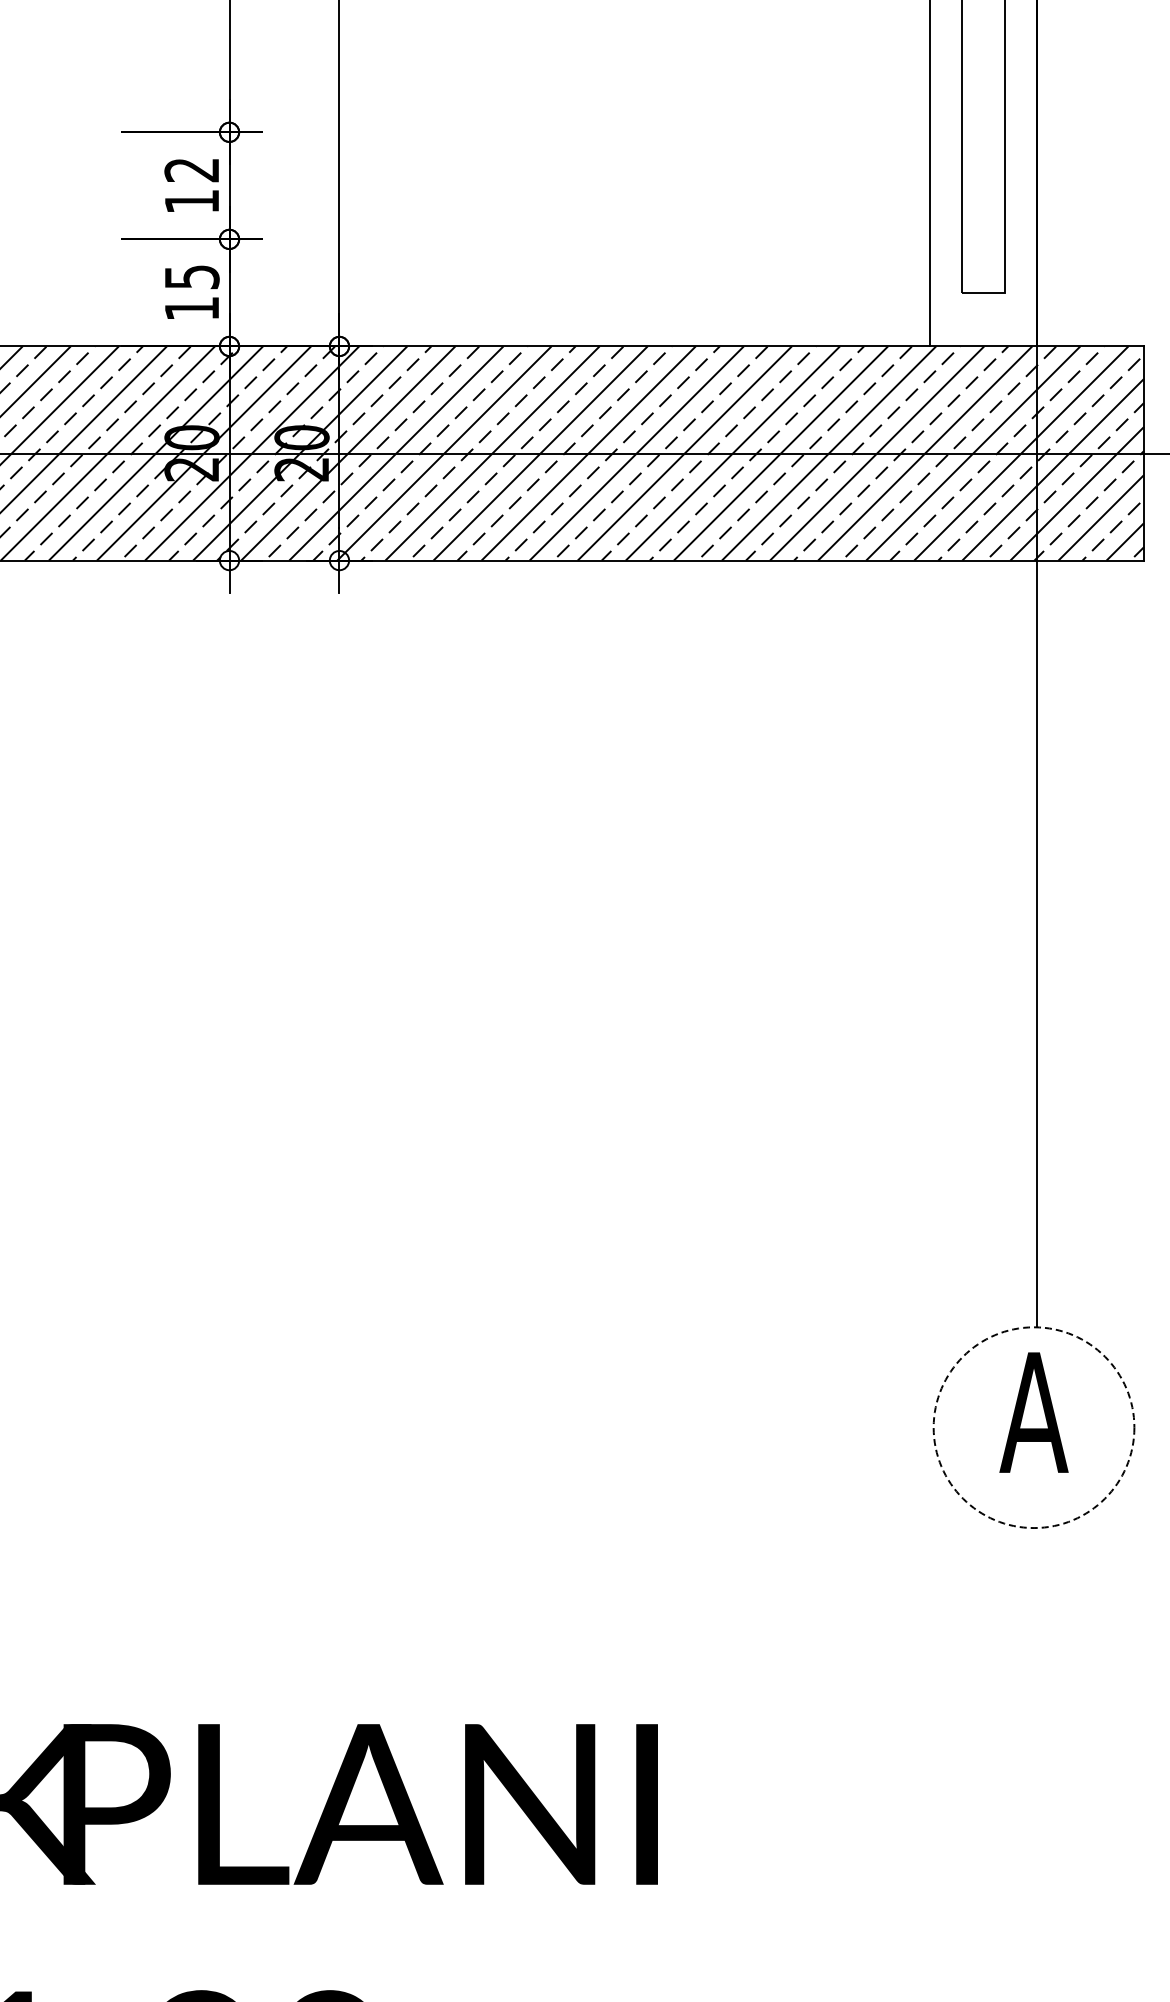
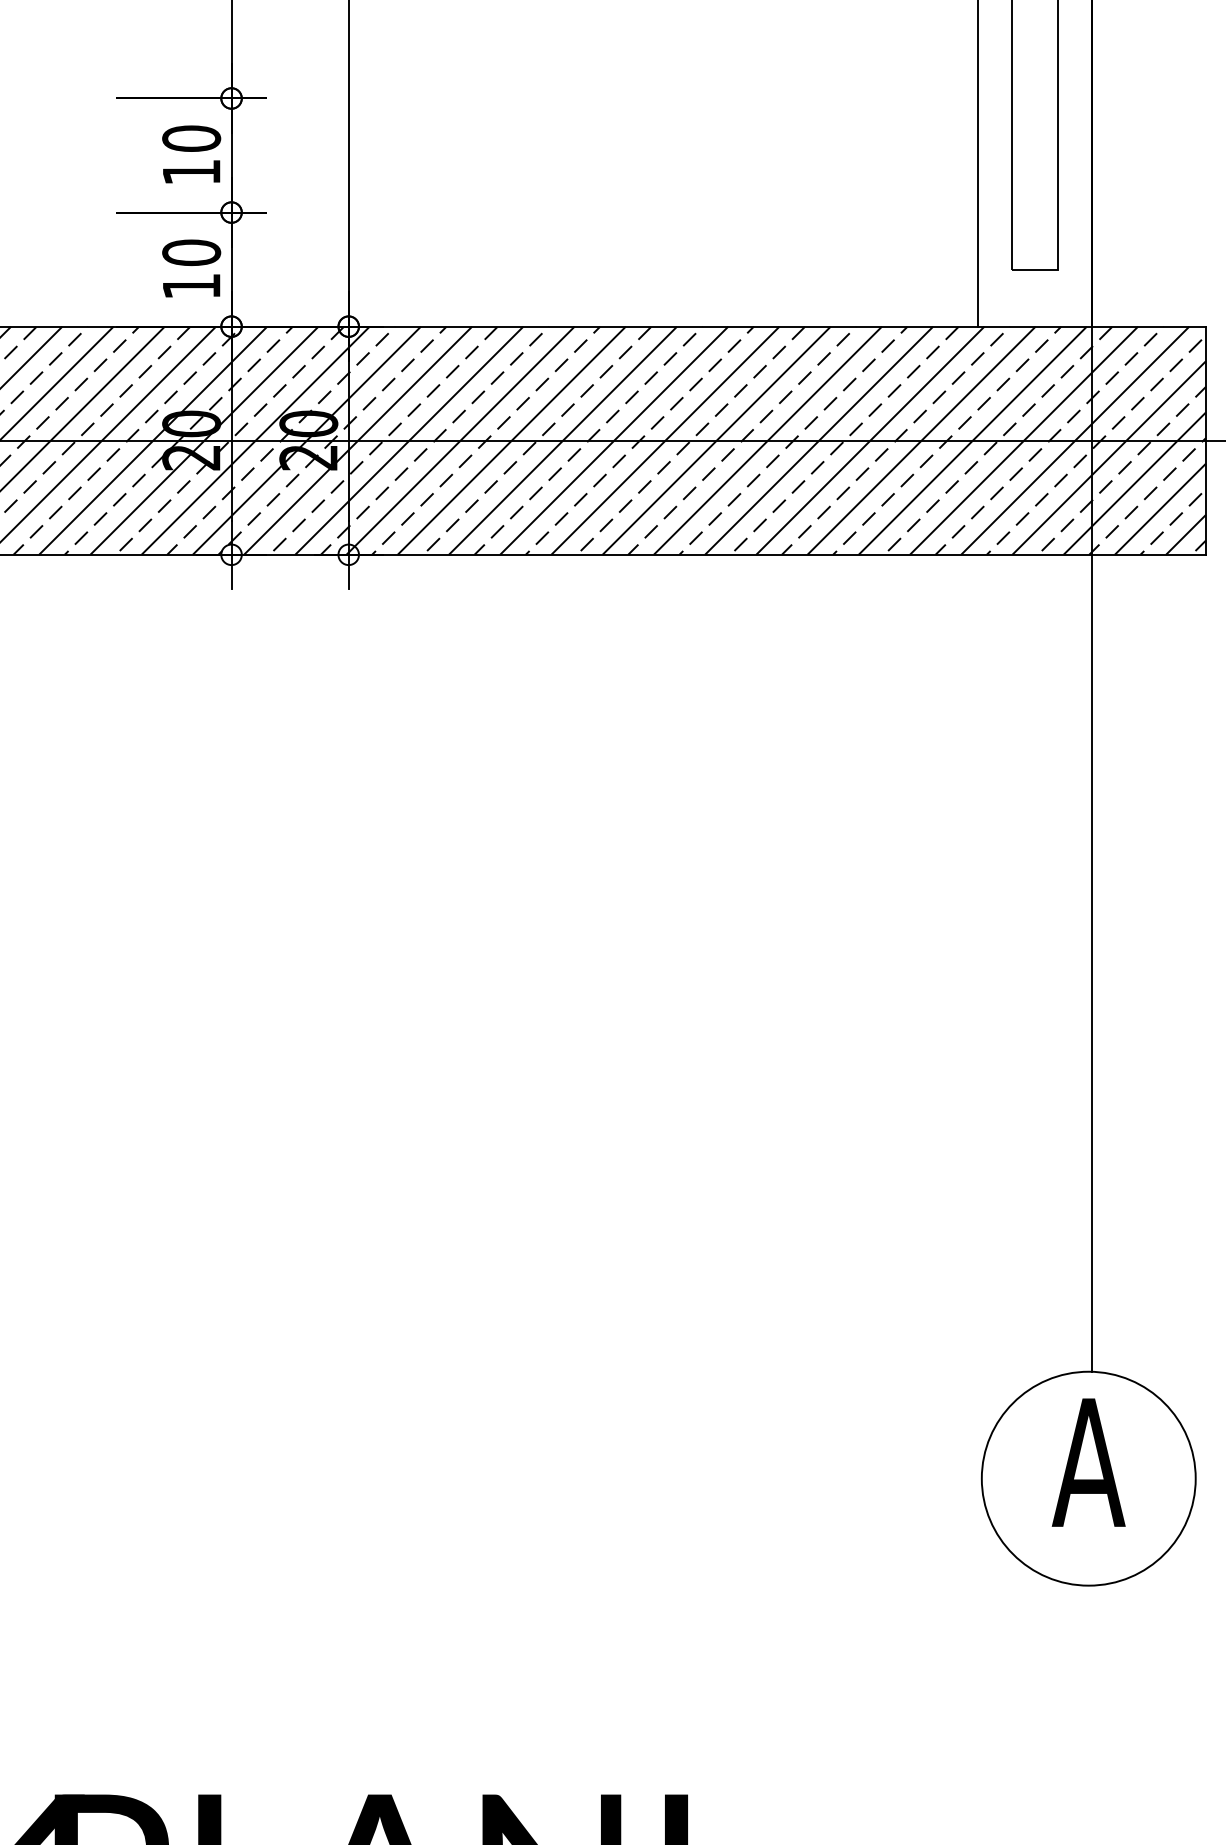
text: (191, 169) -> (191, 138), 12 -> 10
text: (191, 276) -> (191, 252), 15 -> 10
circle: (1033, 1427) -> (1088, 1478), dashed -> solid

